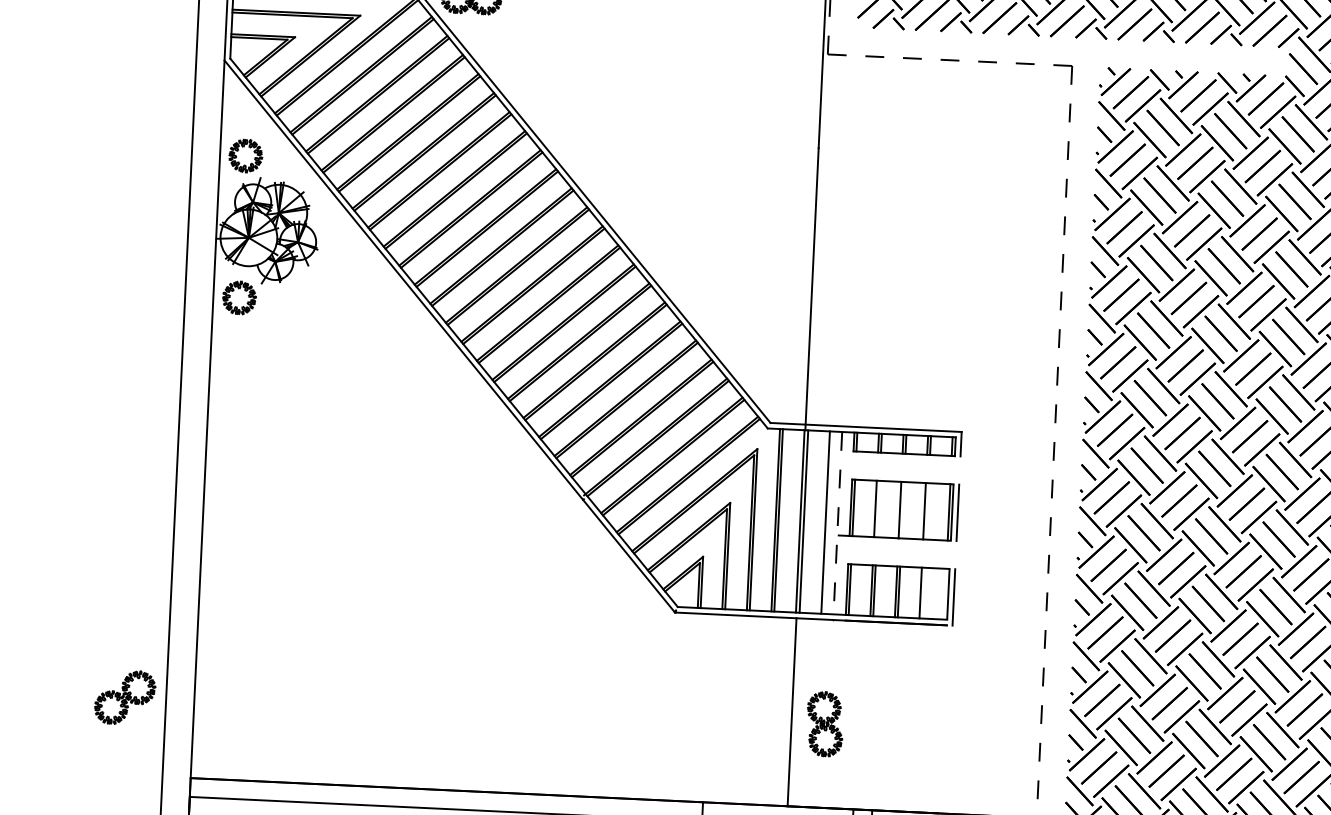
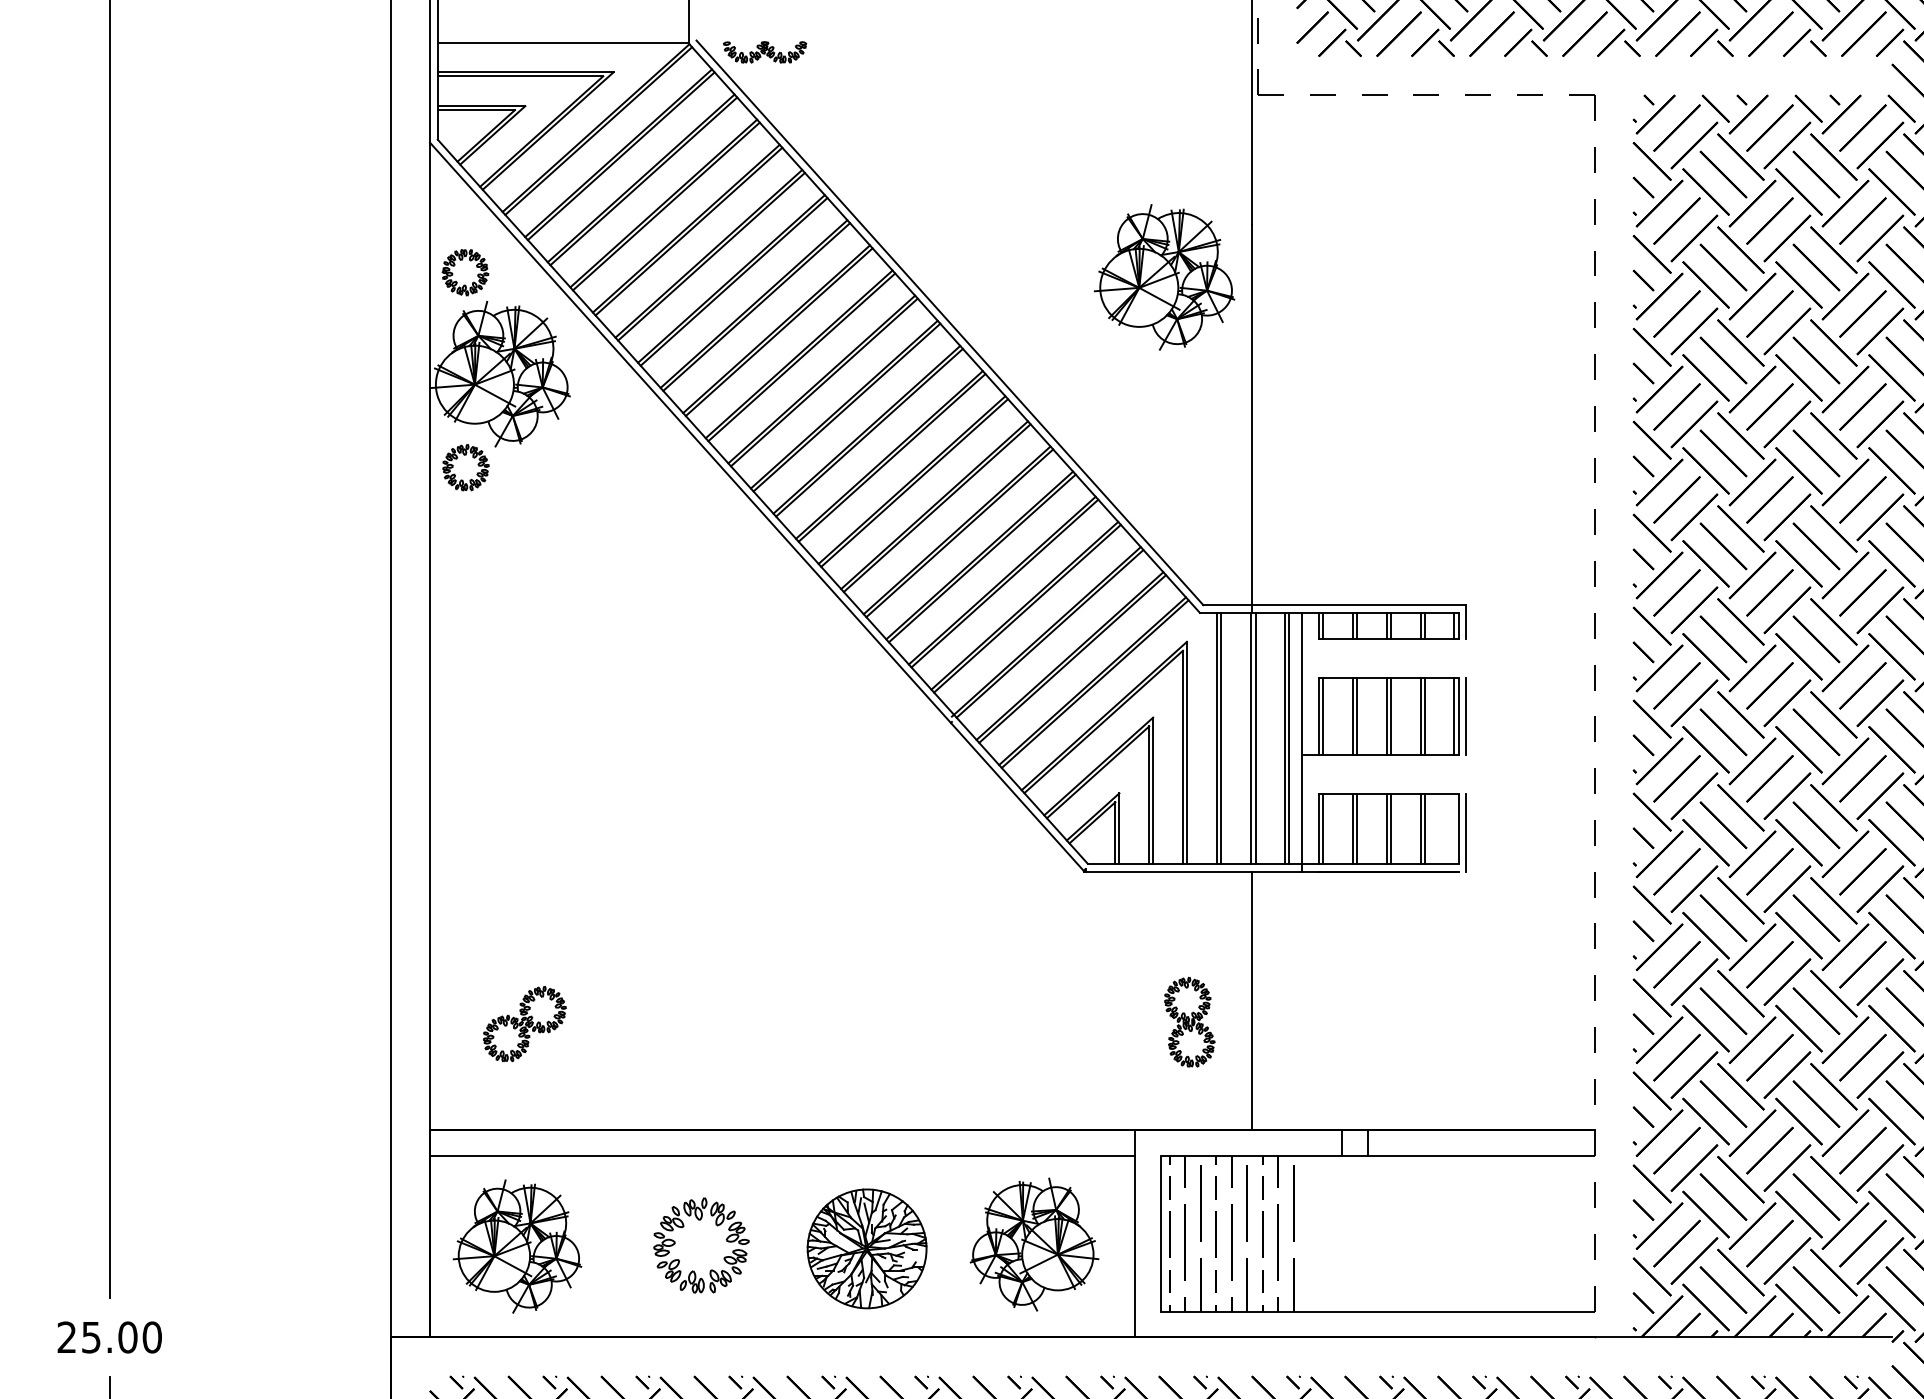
part: (753, 183) -> (1164, 277), added
line: (877, 509) -> (1356, 716), added
line: (902, 510) -> (1390, 716), added
line: (927, 511) -> (1424, 716), added
line: (828, 522) -> (1289, 737), added
line: (837, 526) -> (1302, 742), dashed -> solid
line: (923, 592) -> (1424, 828), added
part: (124, 697) -> (524, 1024), moved
part: (824, 723) -> (1189, 1021), moved

